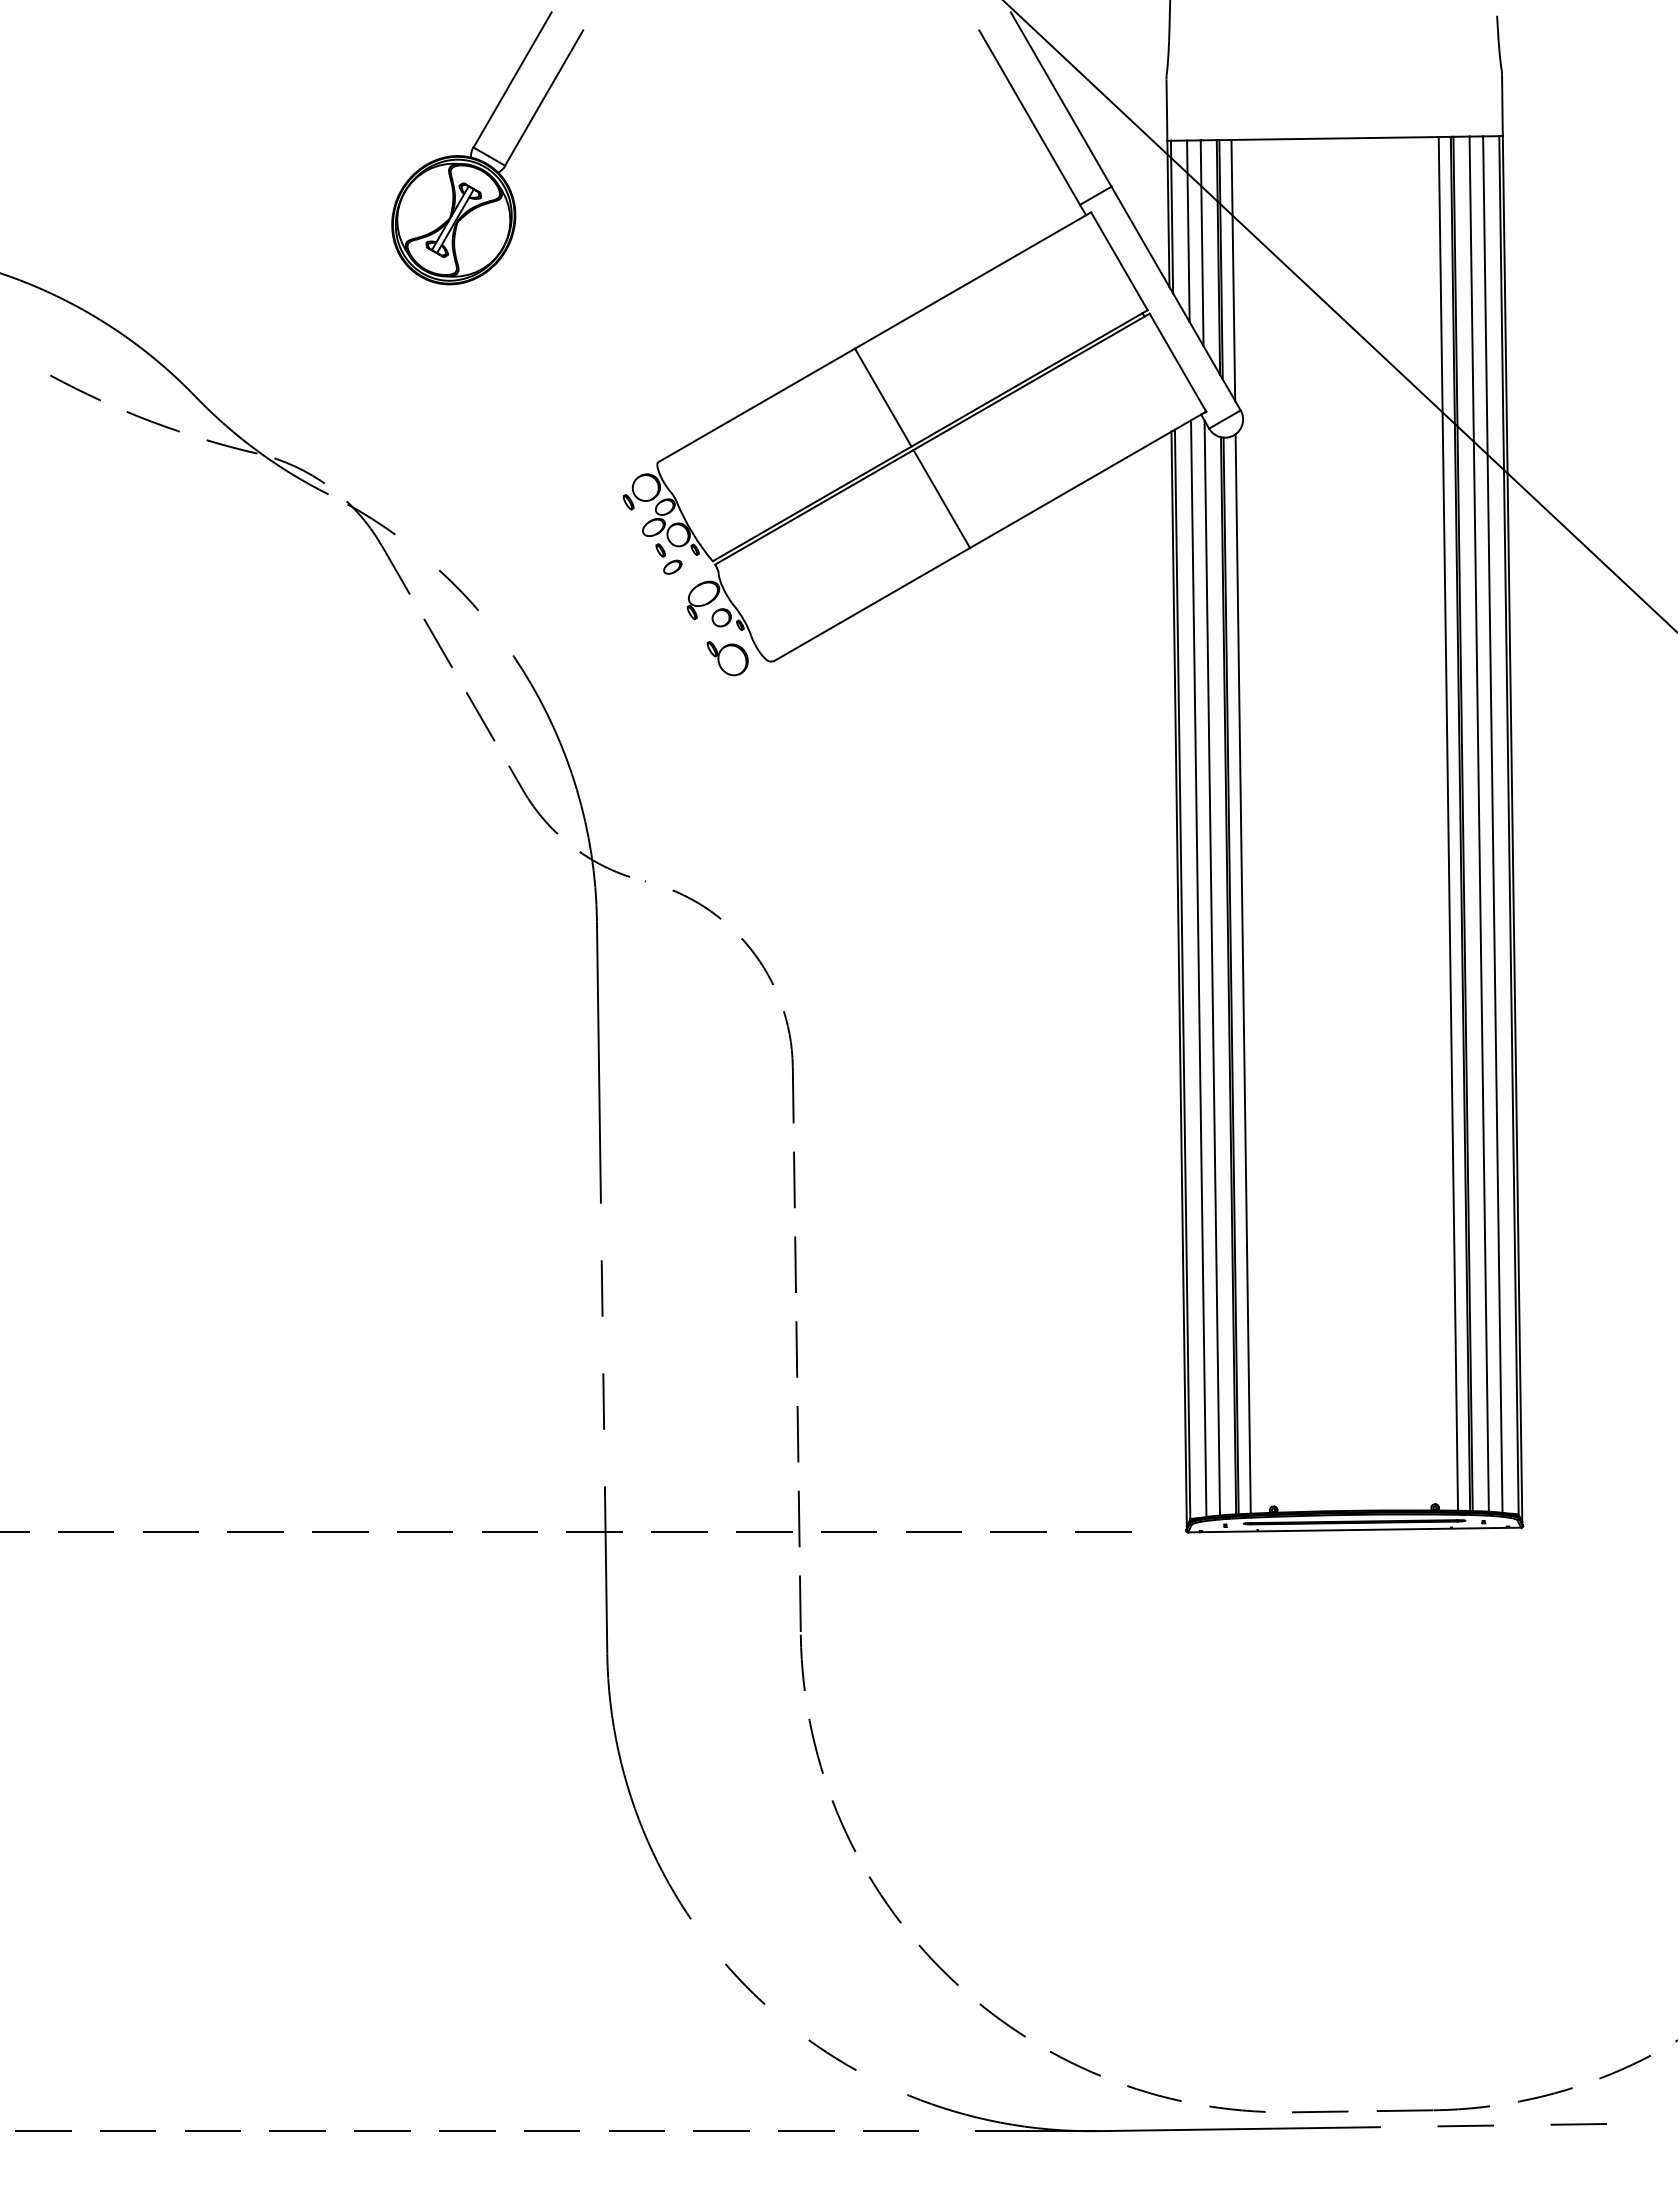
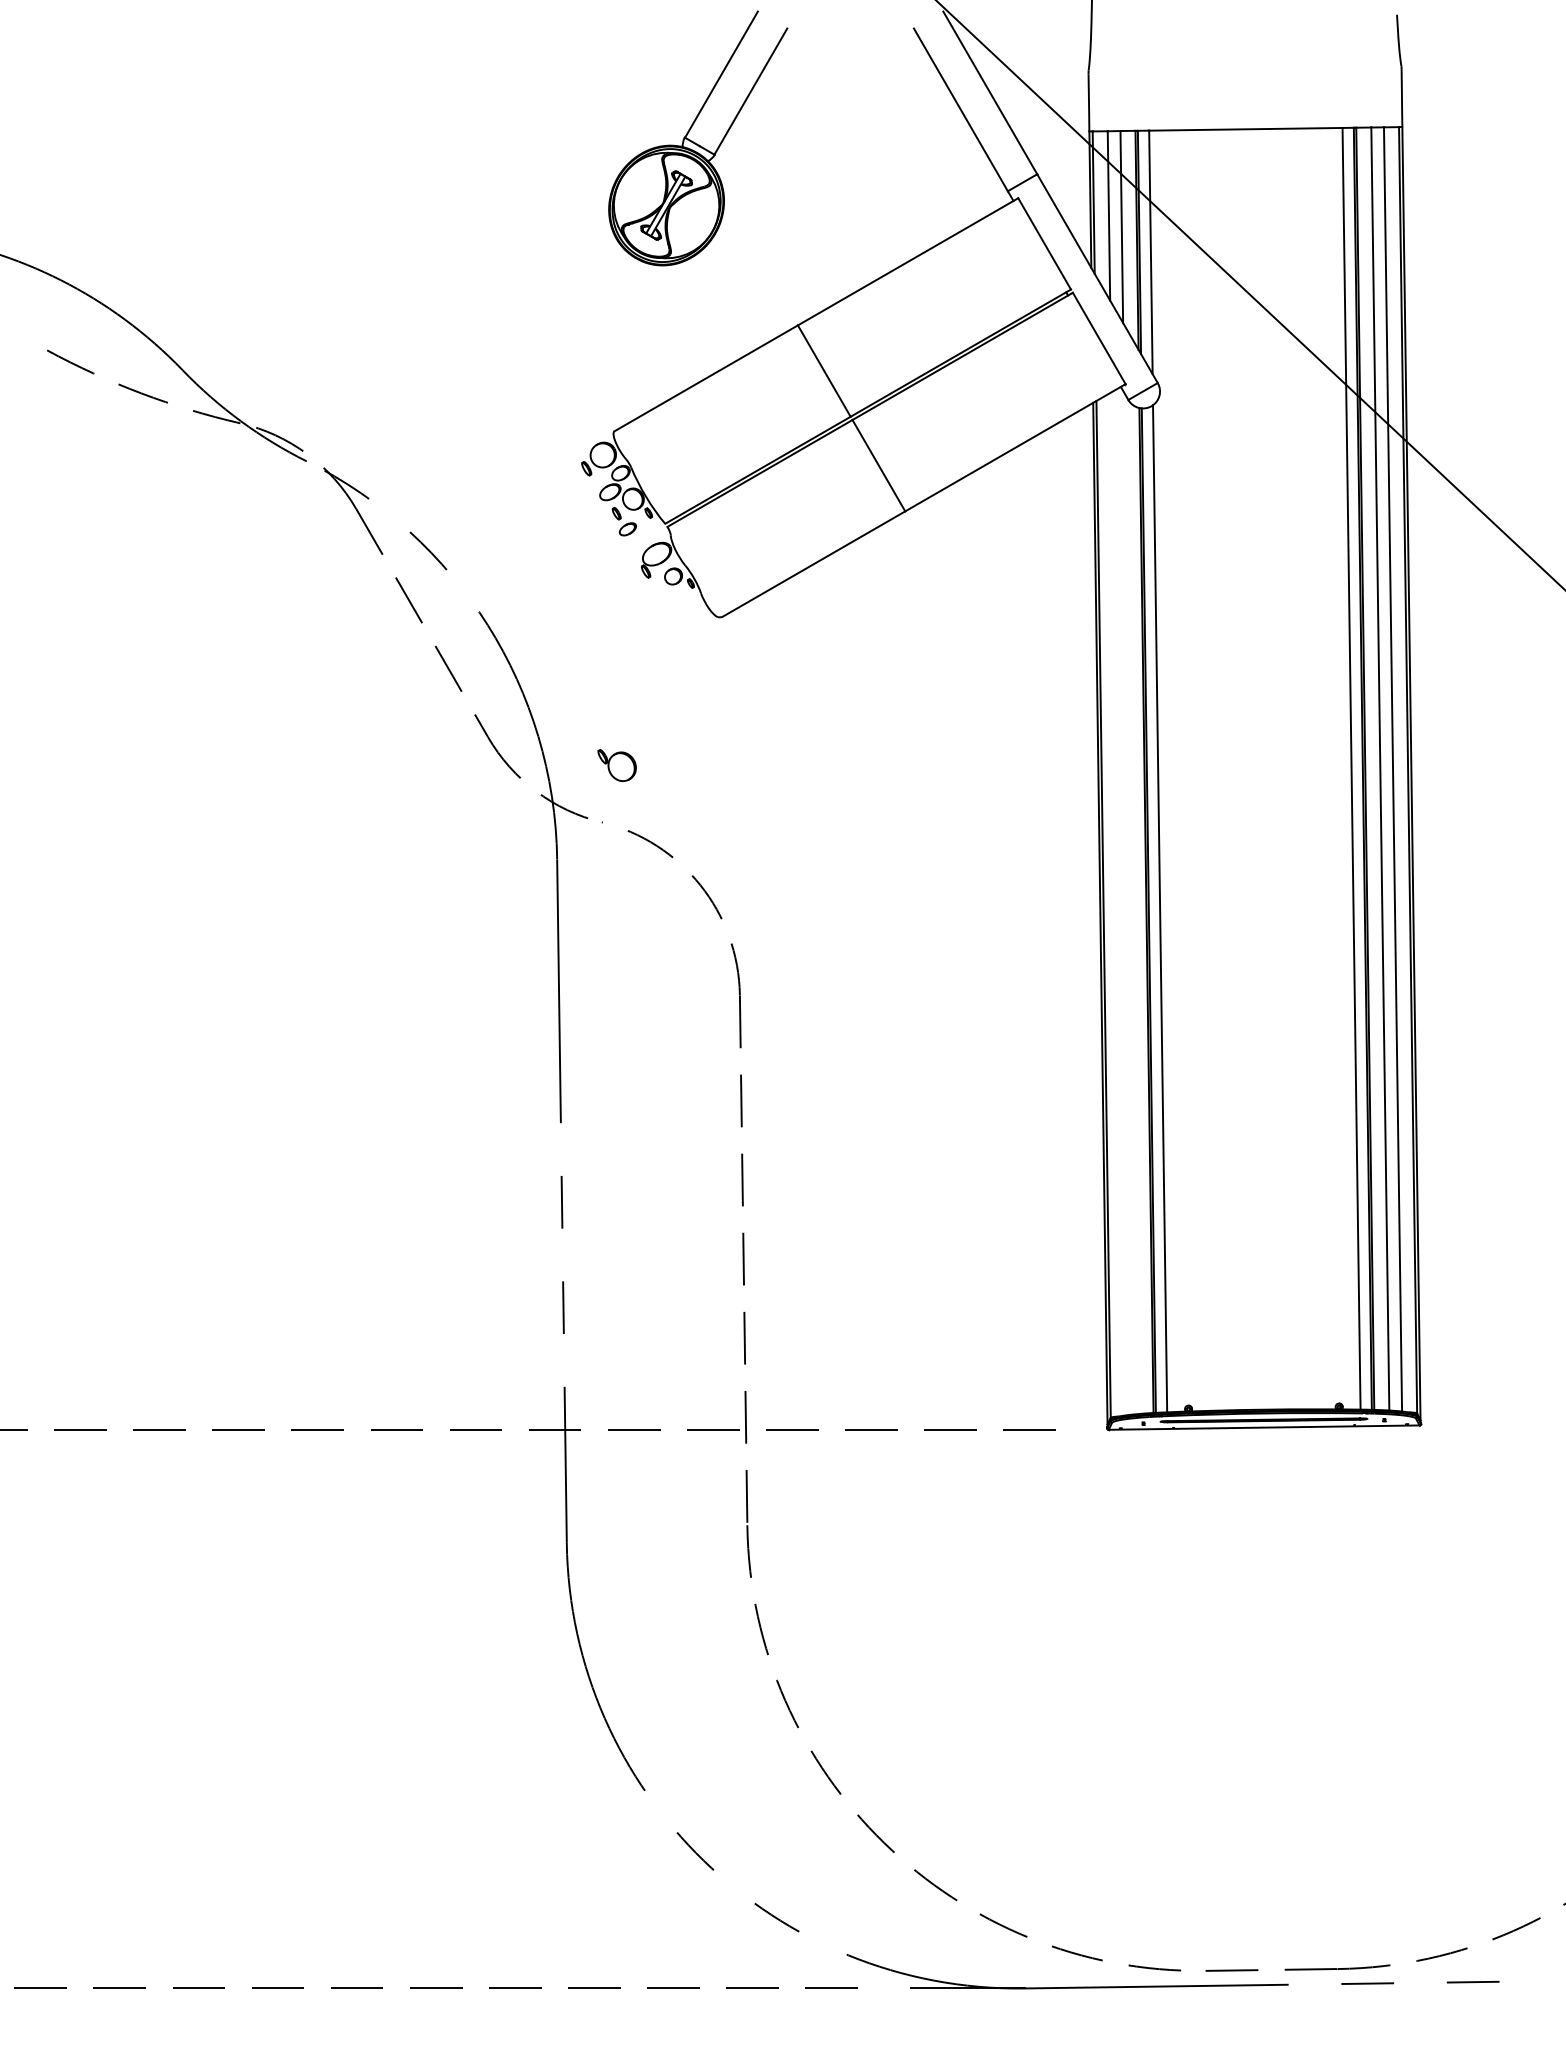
part: (487, 148) -> (698, 138), moved
part: (726, 658) -> (616, 765), moved
line: (1198, 968) -> (1118, 903), removed
line: (1212, 968) -> (1131, 903), removed

